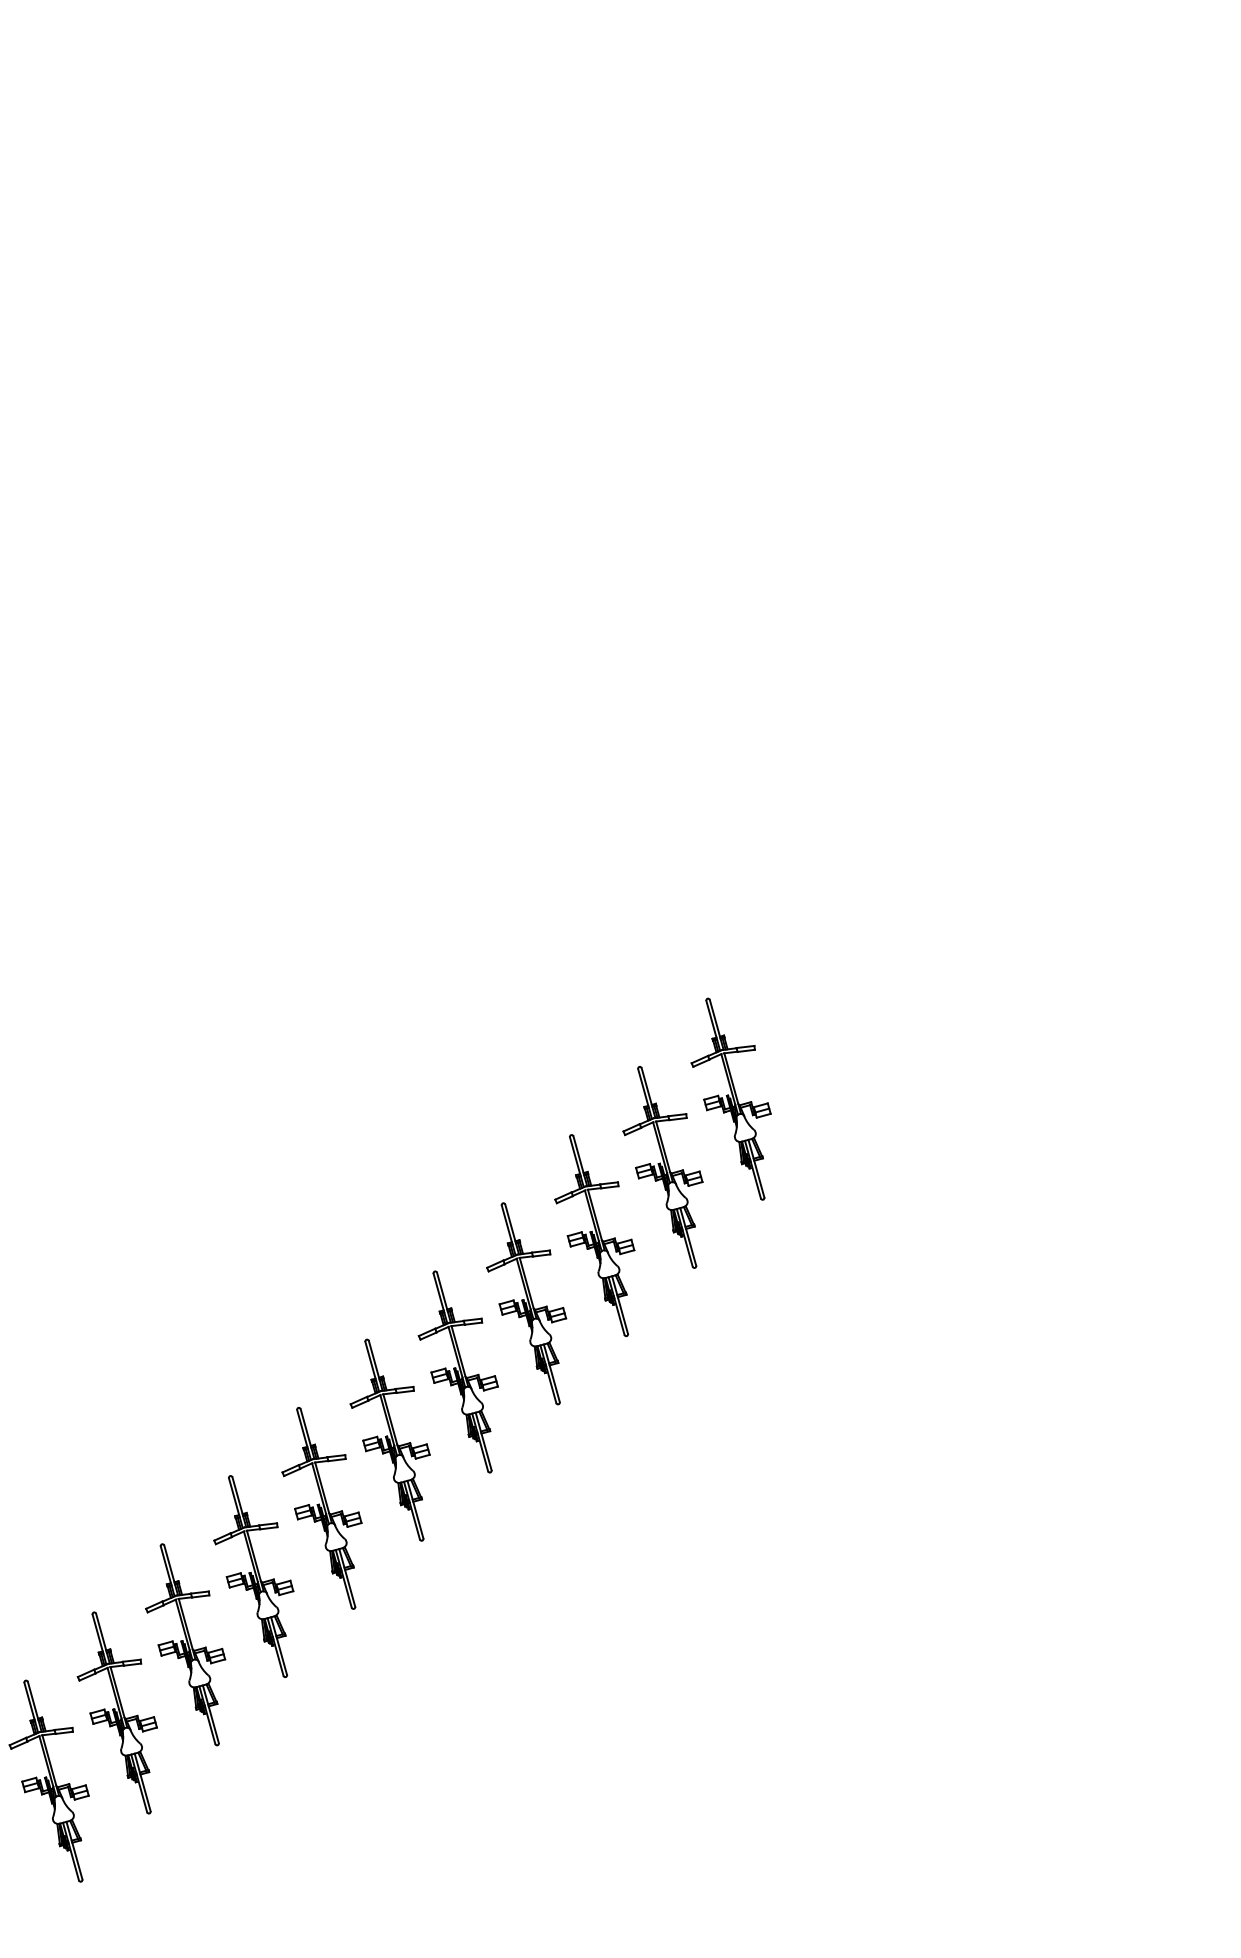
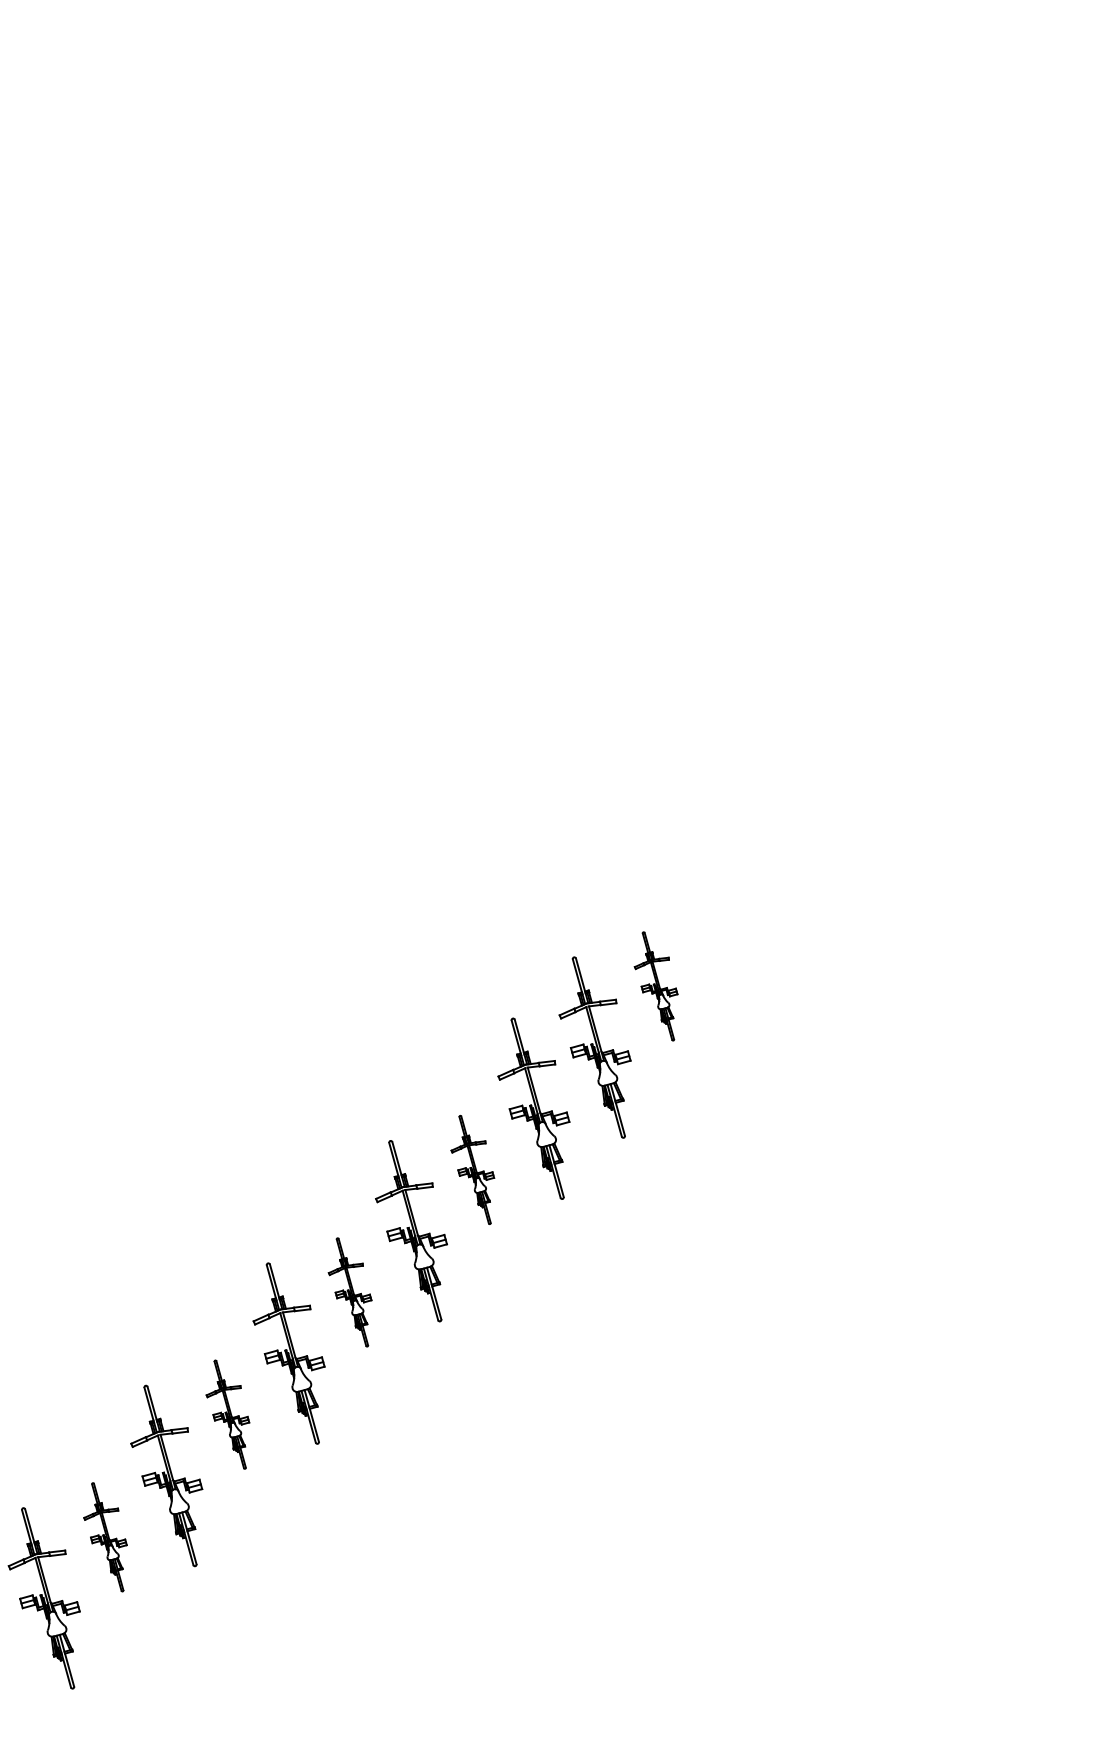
part: (730, 1099) -> (655, 986), size x0.6
part: (526, 1303) -> (472, 1169), size x0.6
part: (389, 1440) -> (349, 1292), size x0.6
part: (253, 1576) -> (227, 1414), size x0.6
part: (117, 1713) -> (105, 1537), size x0.6

